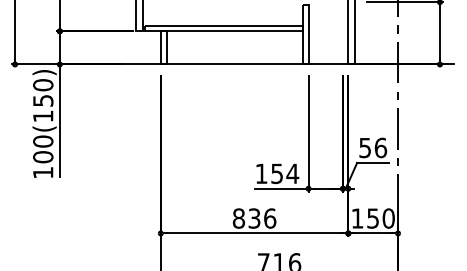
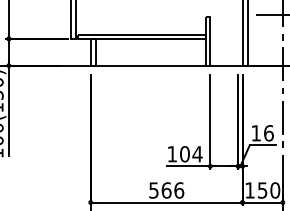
text: (364, 148) -> (255, 133), 56 -> 16
text: (277, 173) -> (185, 153), 154 -> 104
text: (246, 218) -> (160, 190), 836 -> 566

